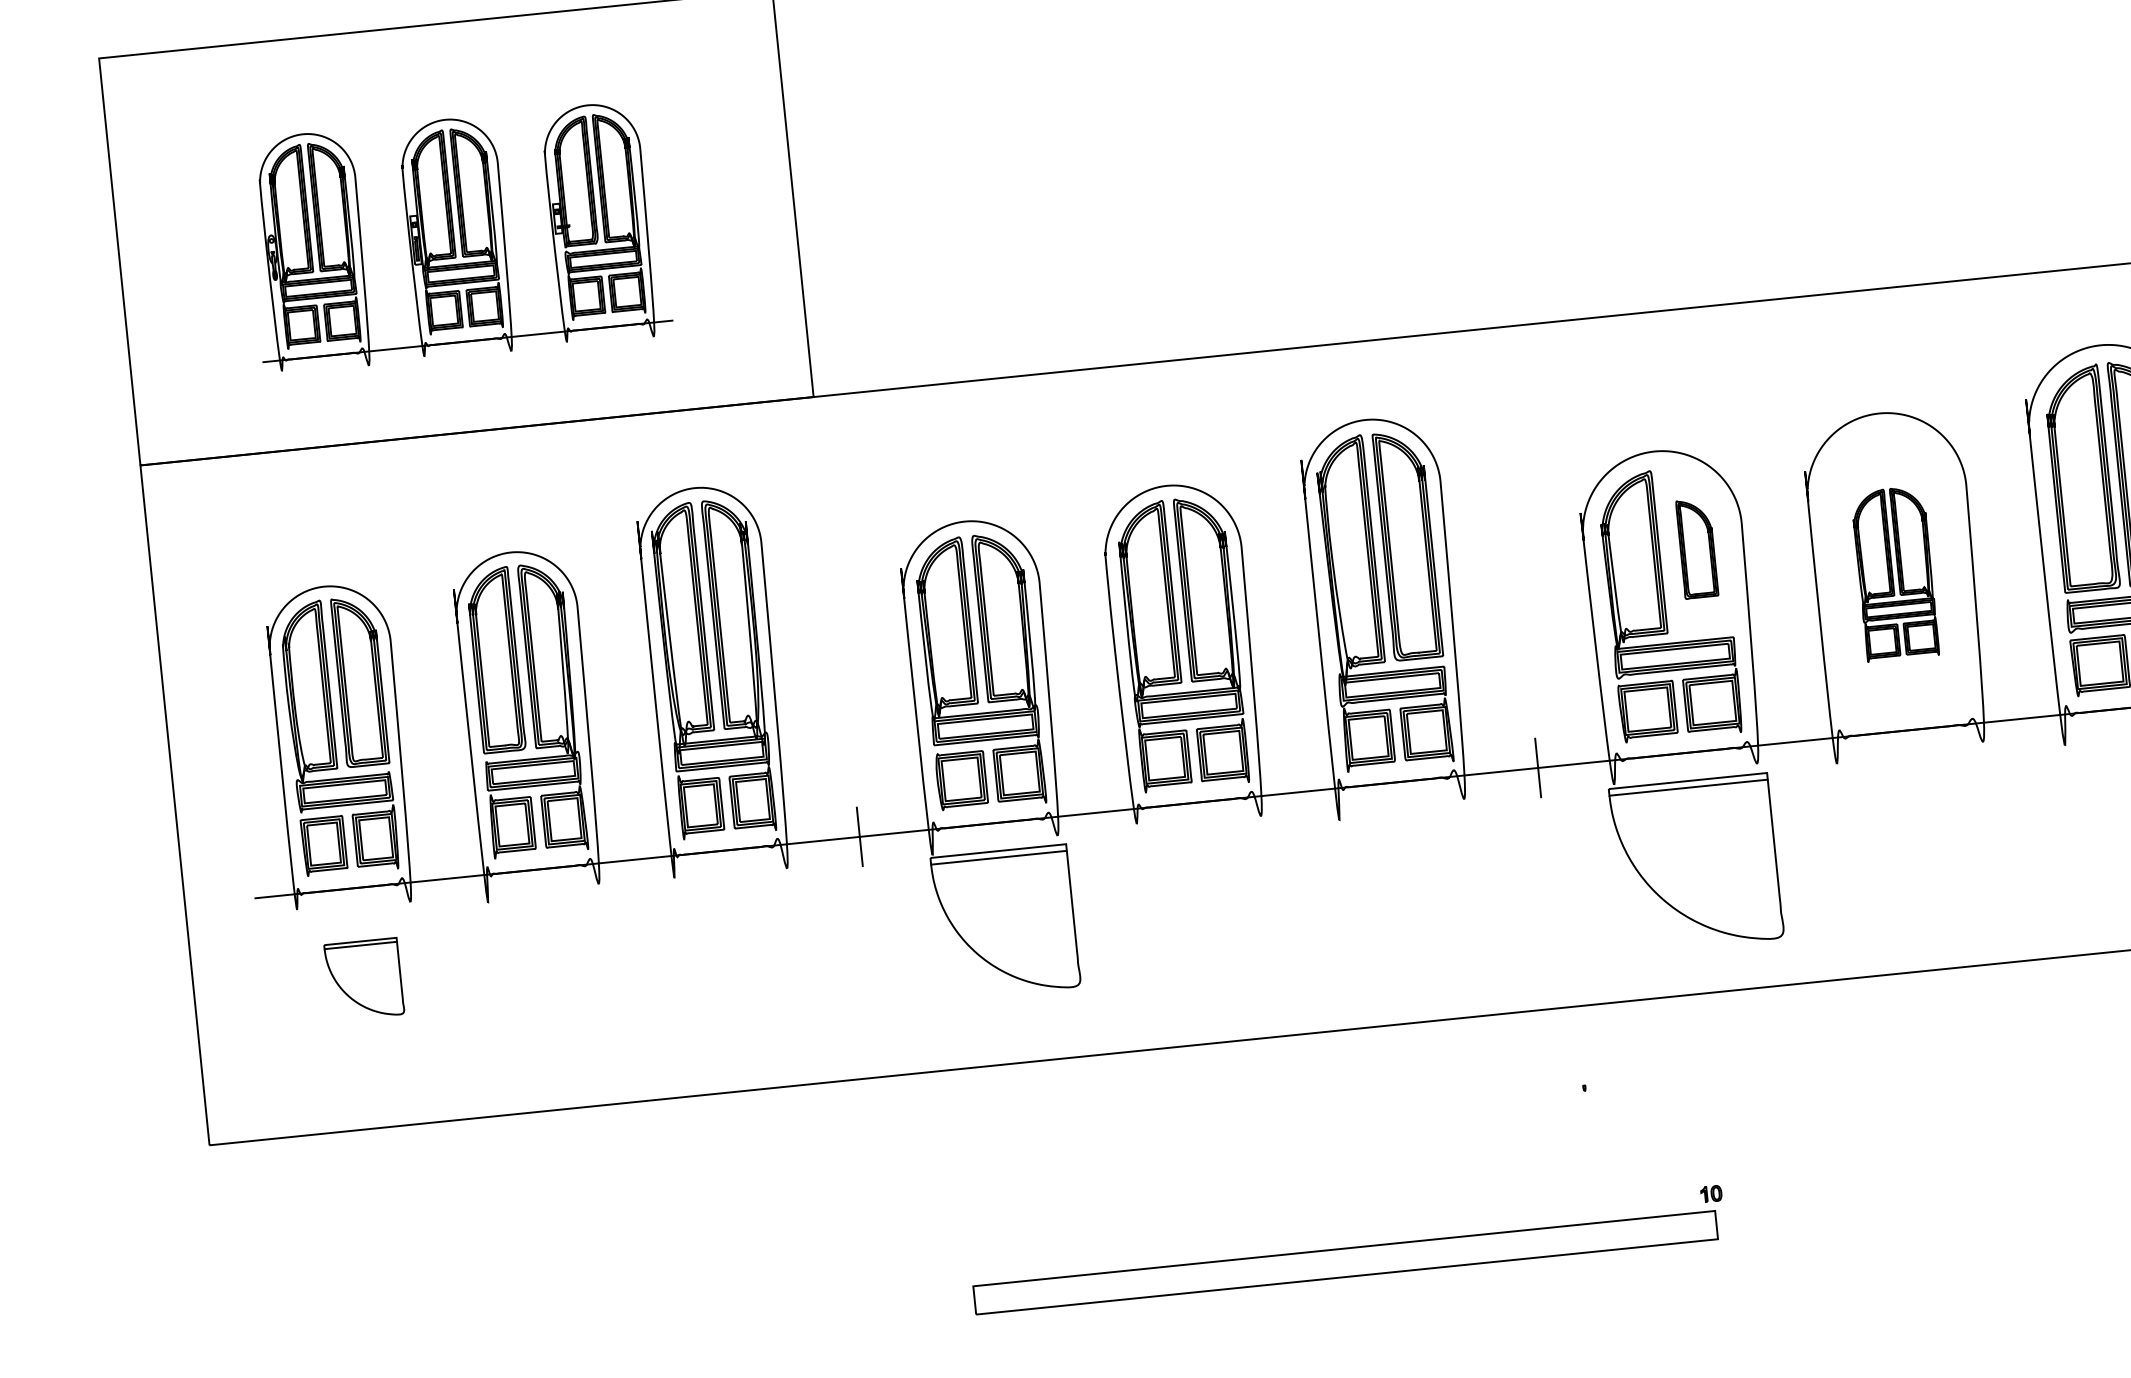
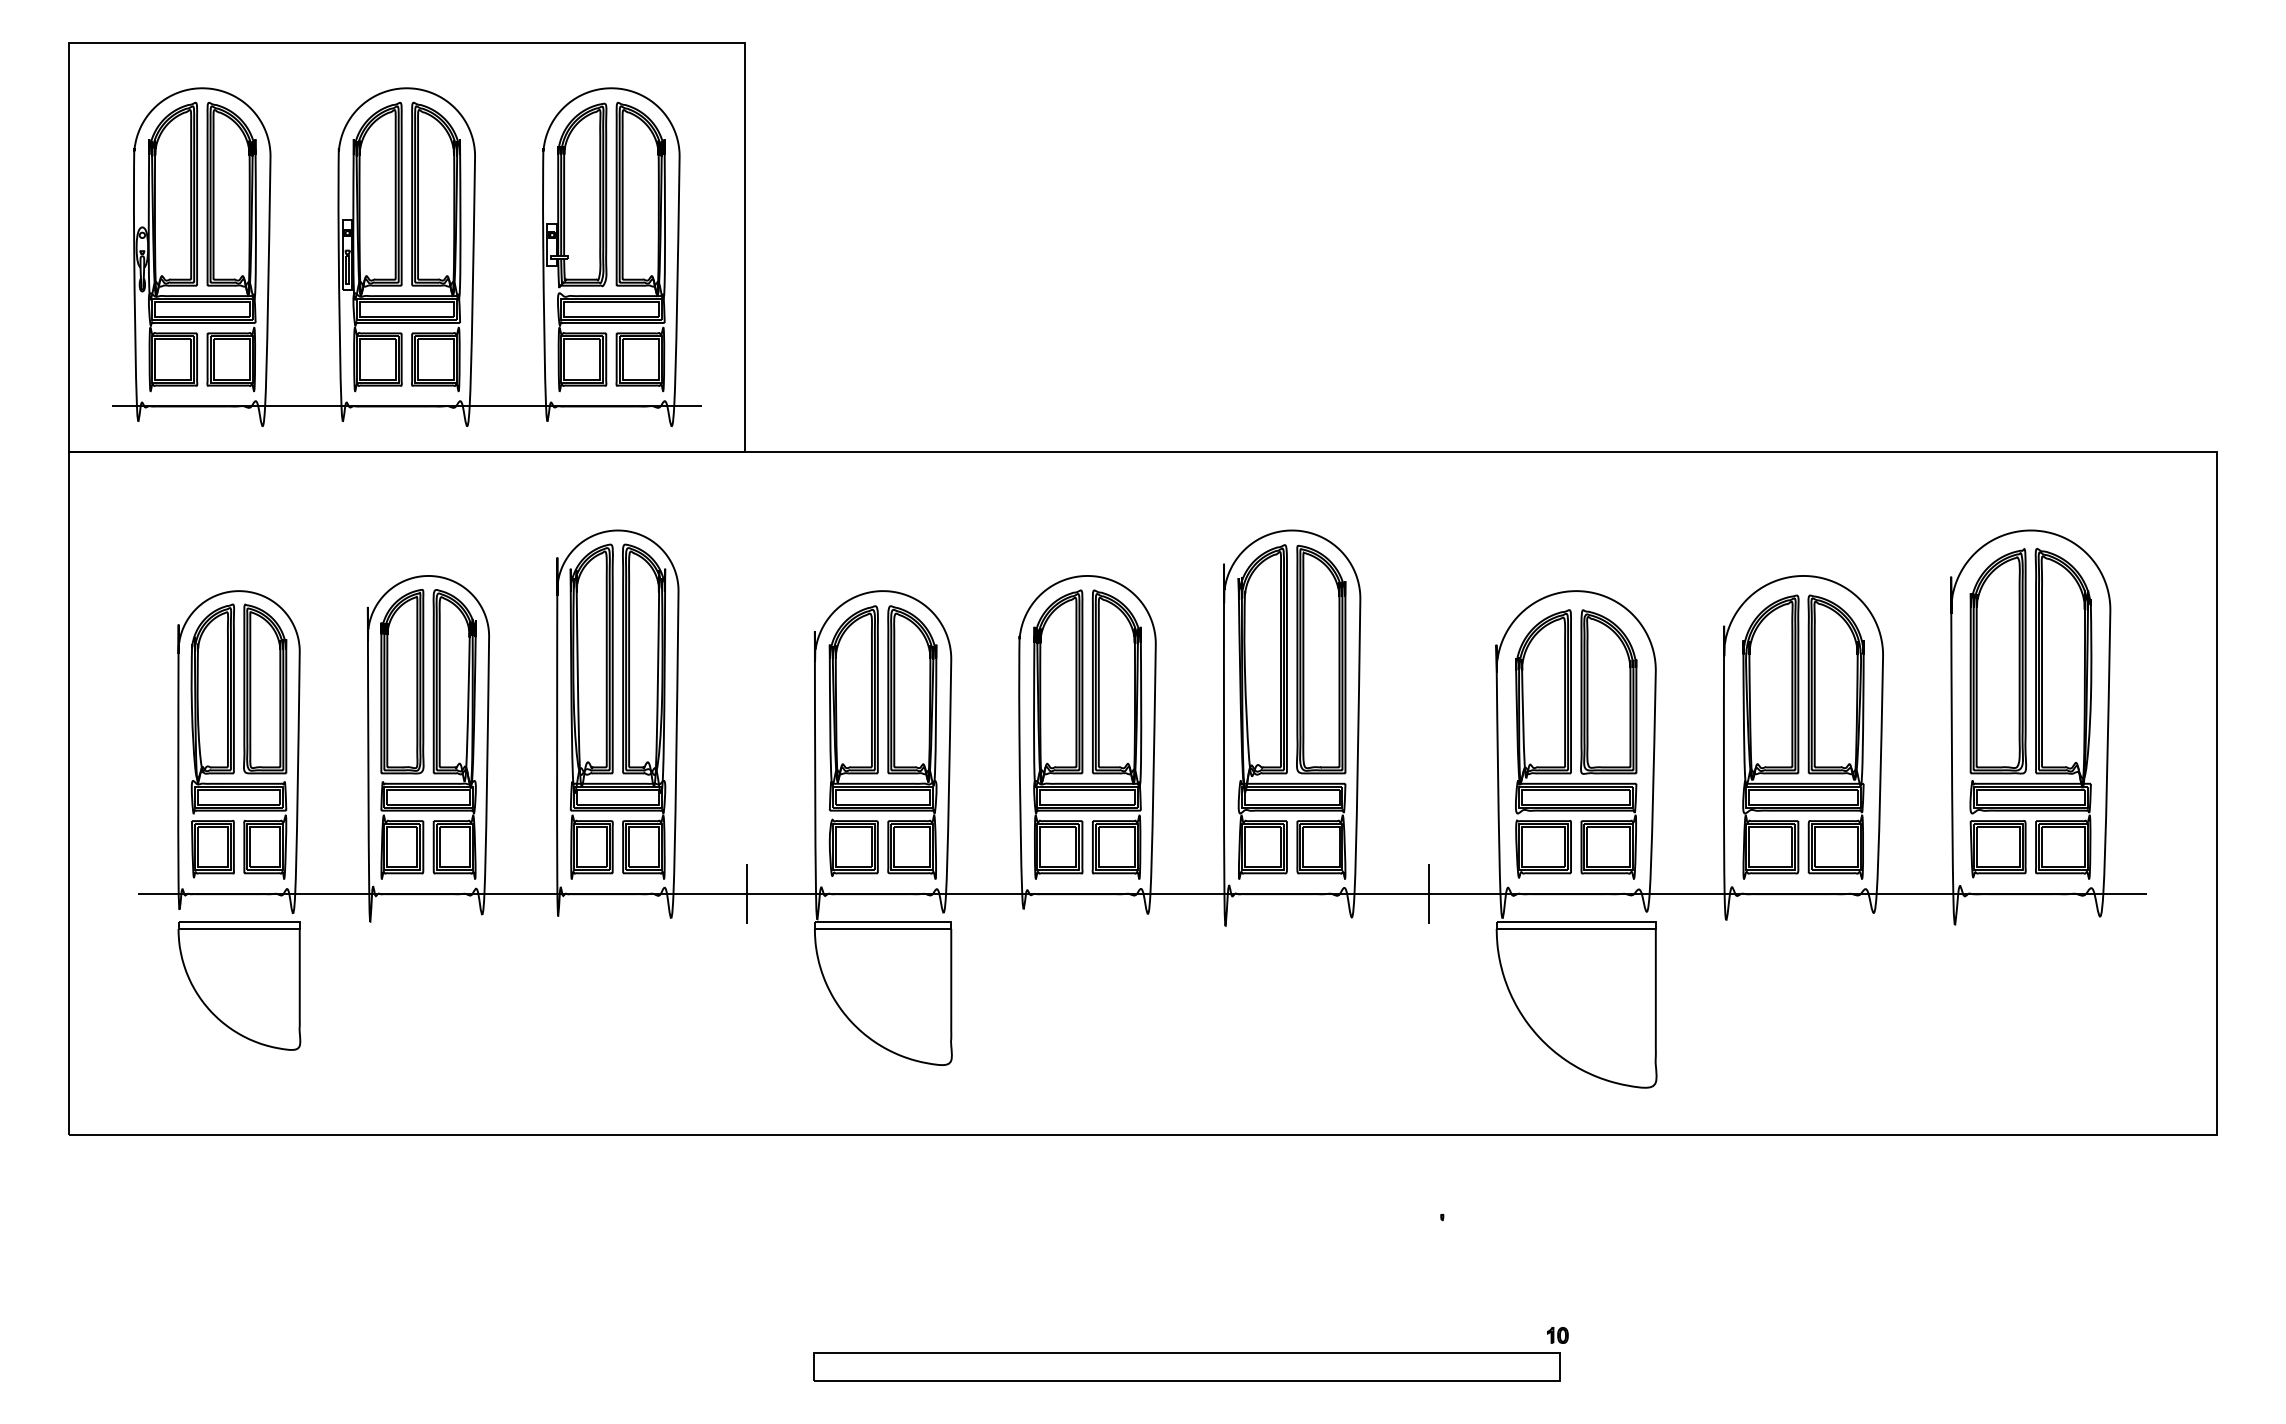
part: (456, 236) -> (406, 256), size x1.43
part: (1696, 548) -> (1608, 691), size x1.67
part: (1895, 573) -> (1803, 736), size x1.67
part: (364, 979) -> (239, 985), size x1.67

